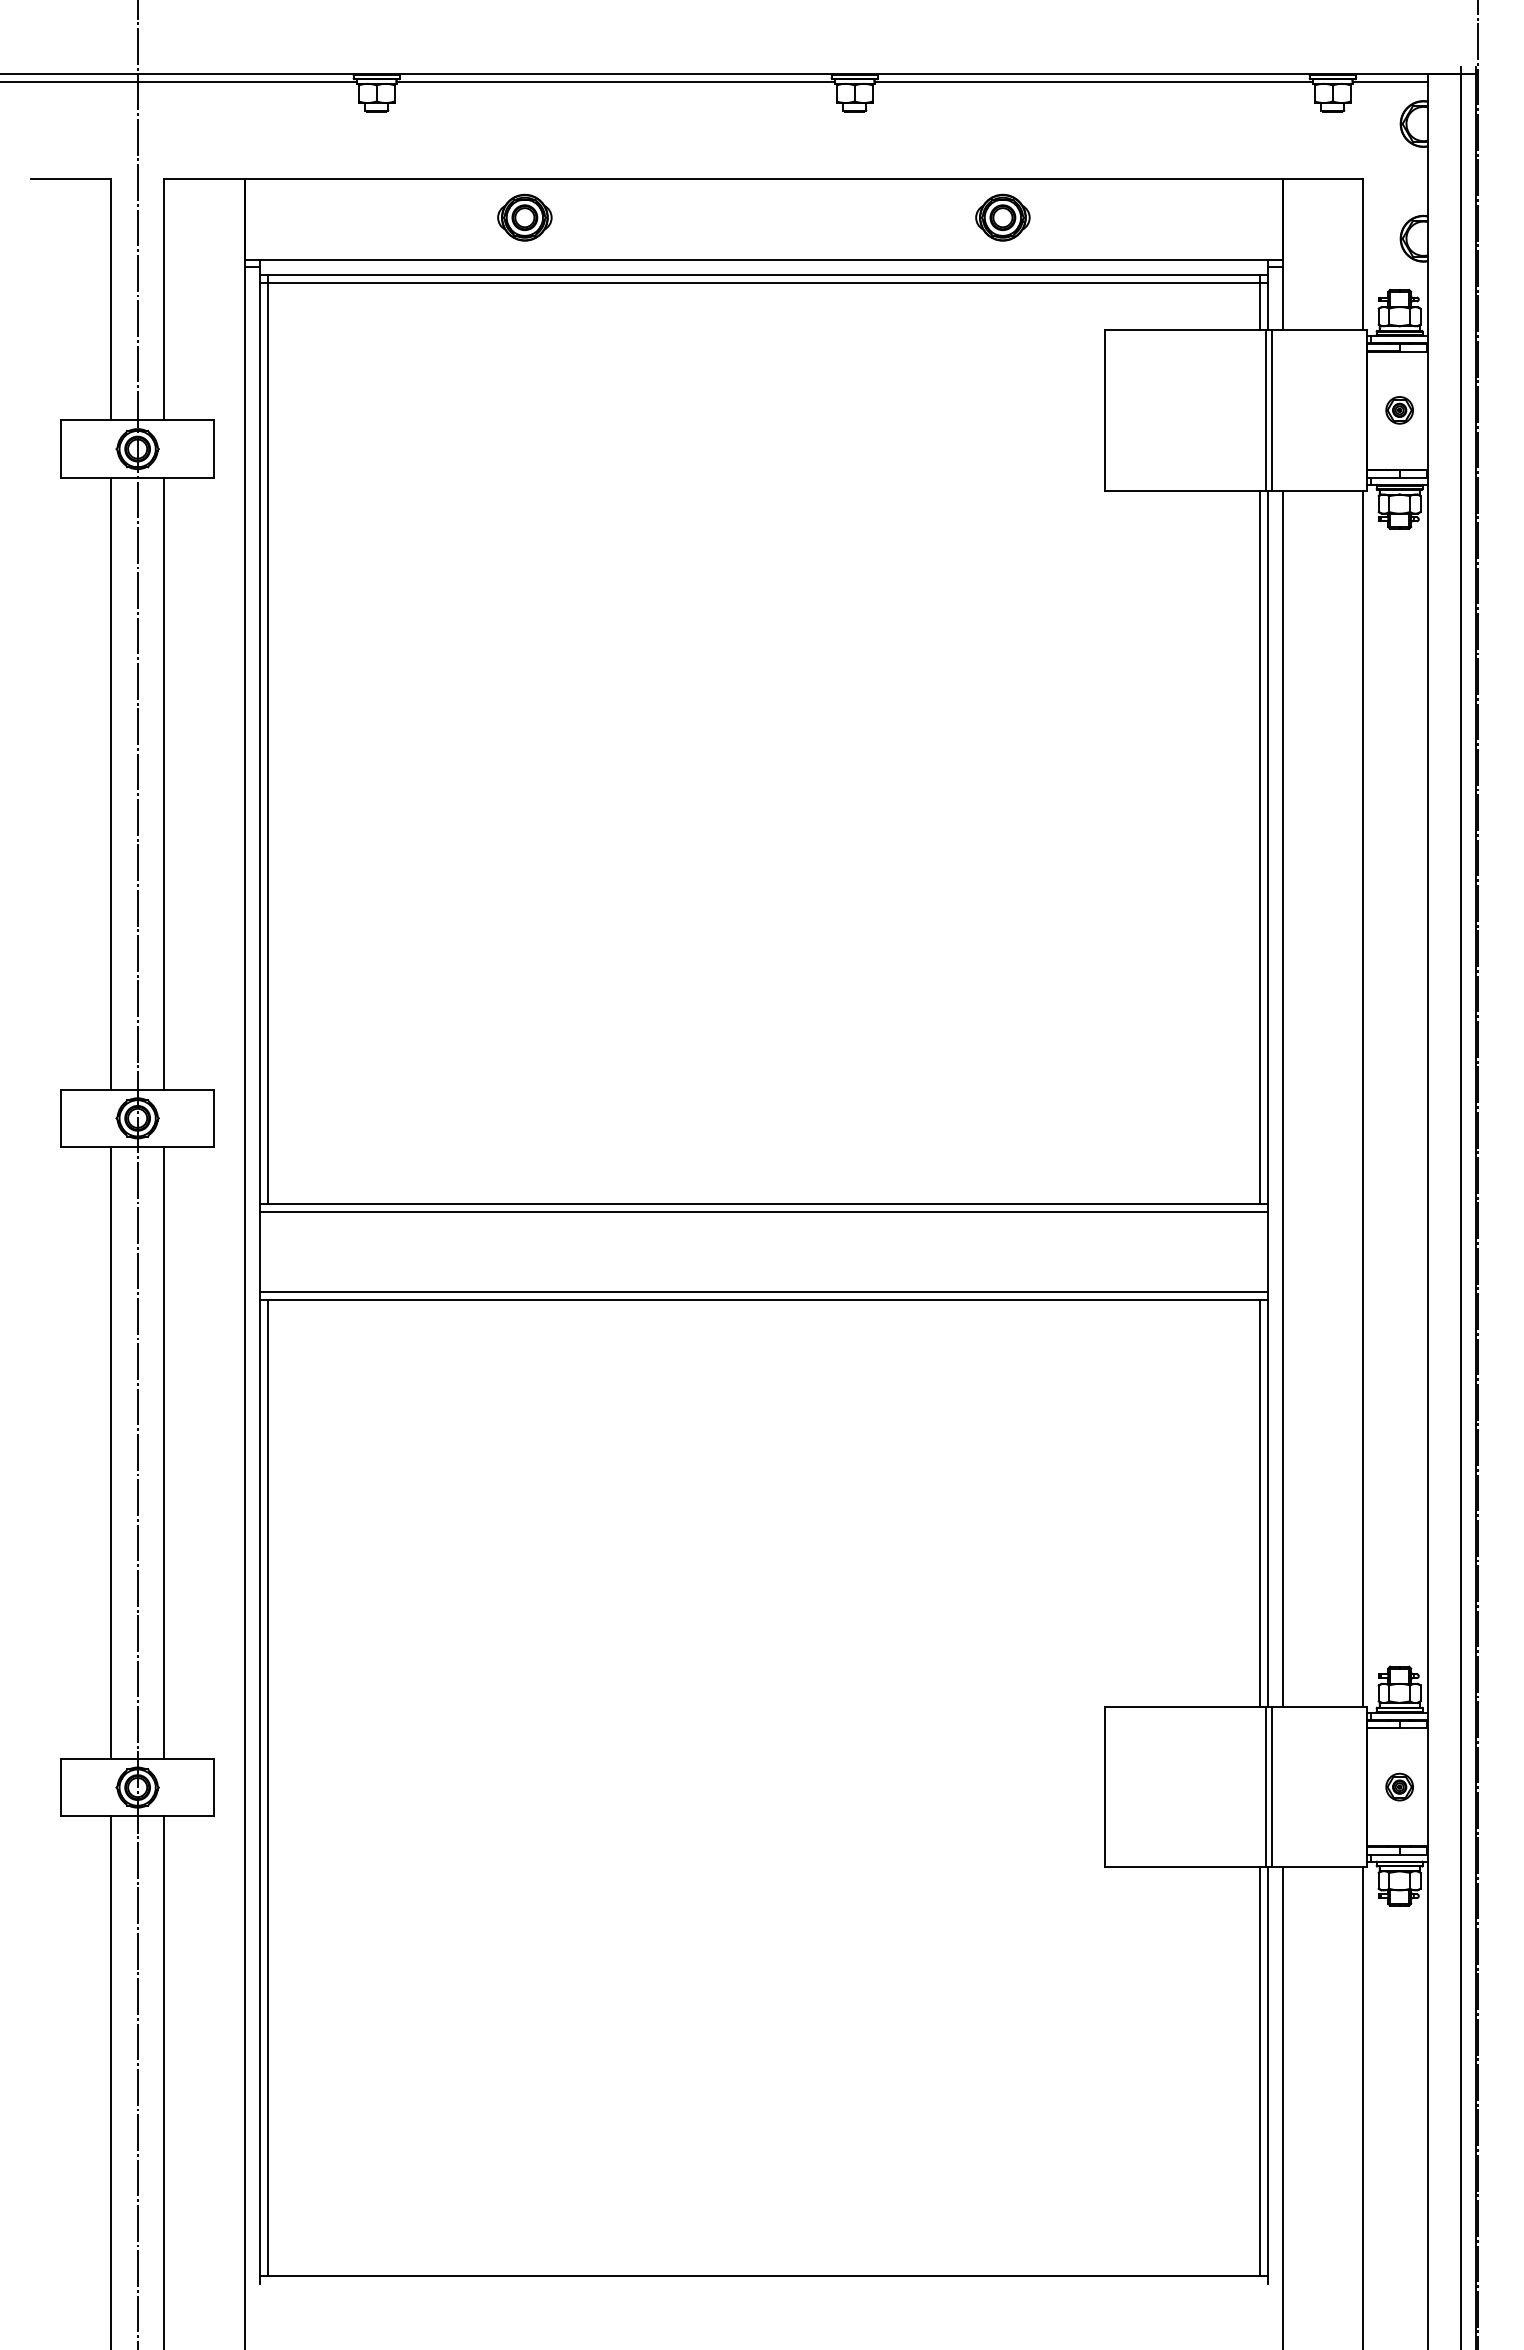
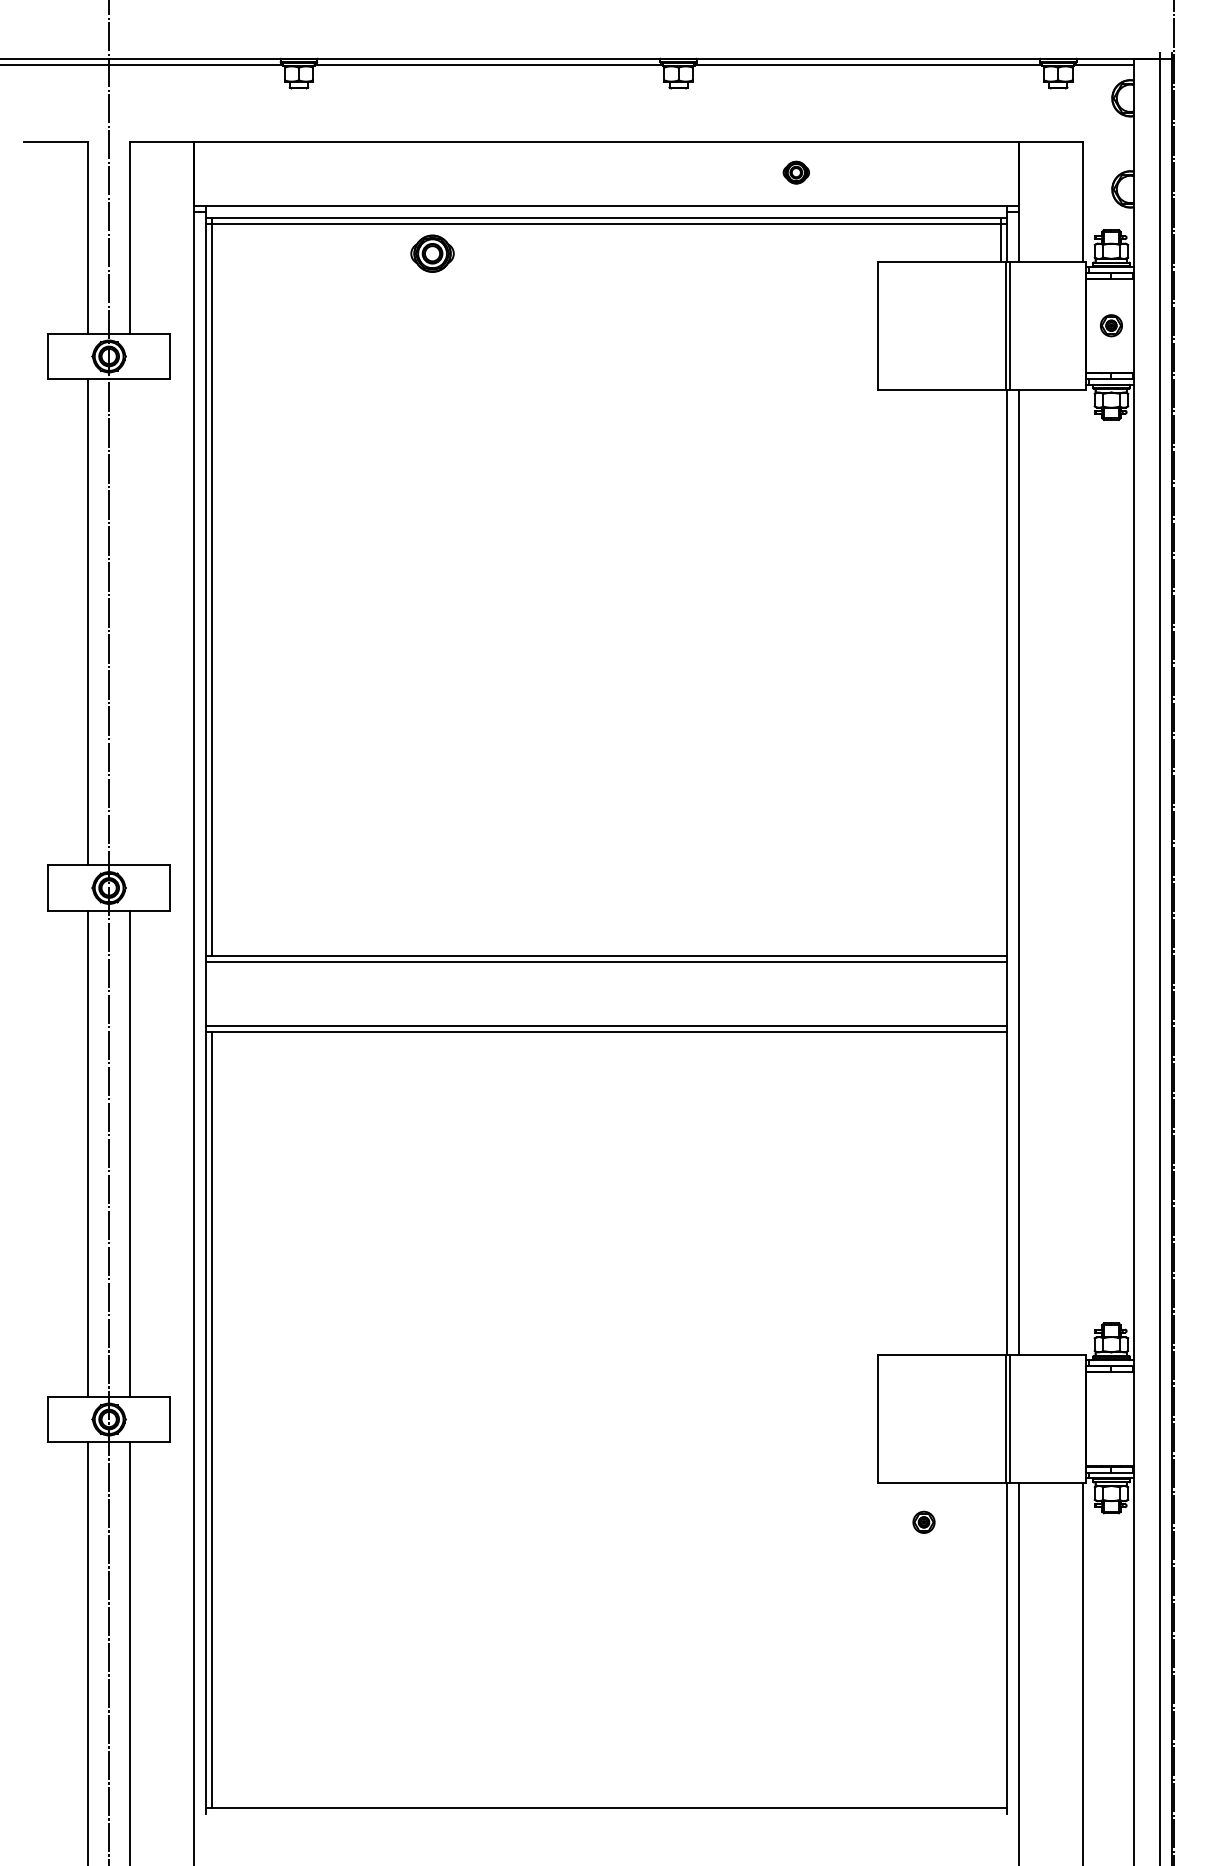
part: (524, 217) -> (432, 253), moved
part: (1002, 217) -> (796, 172), size x0.6
line: (164, 783) -> (130, 622), removed
line: (1260, 847) -> (1000, 672), removed
line: (1363, 1098) -> (1082, 872), removed
line: (1260, 1503) -> (1000, 1193), removed
part: (1399, 1786) -> (923, 1521), moved
line: (1260, 2071) -> (1000, 1645), removed

